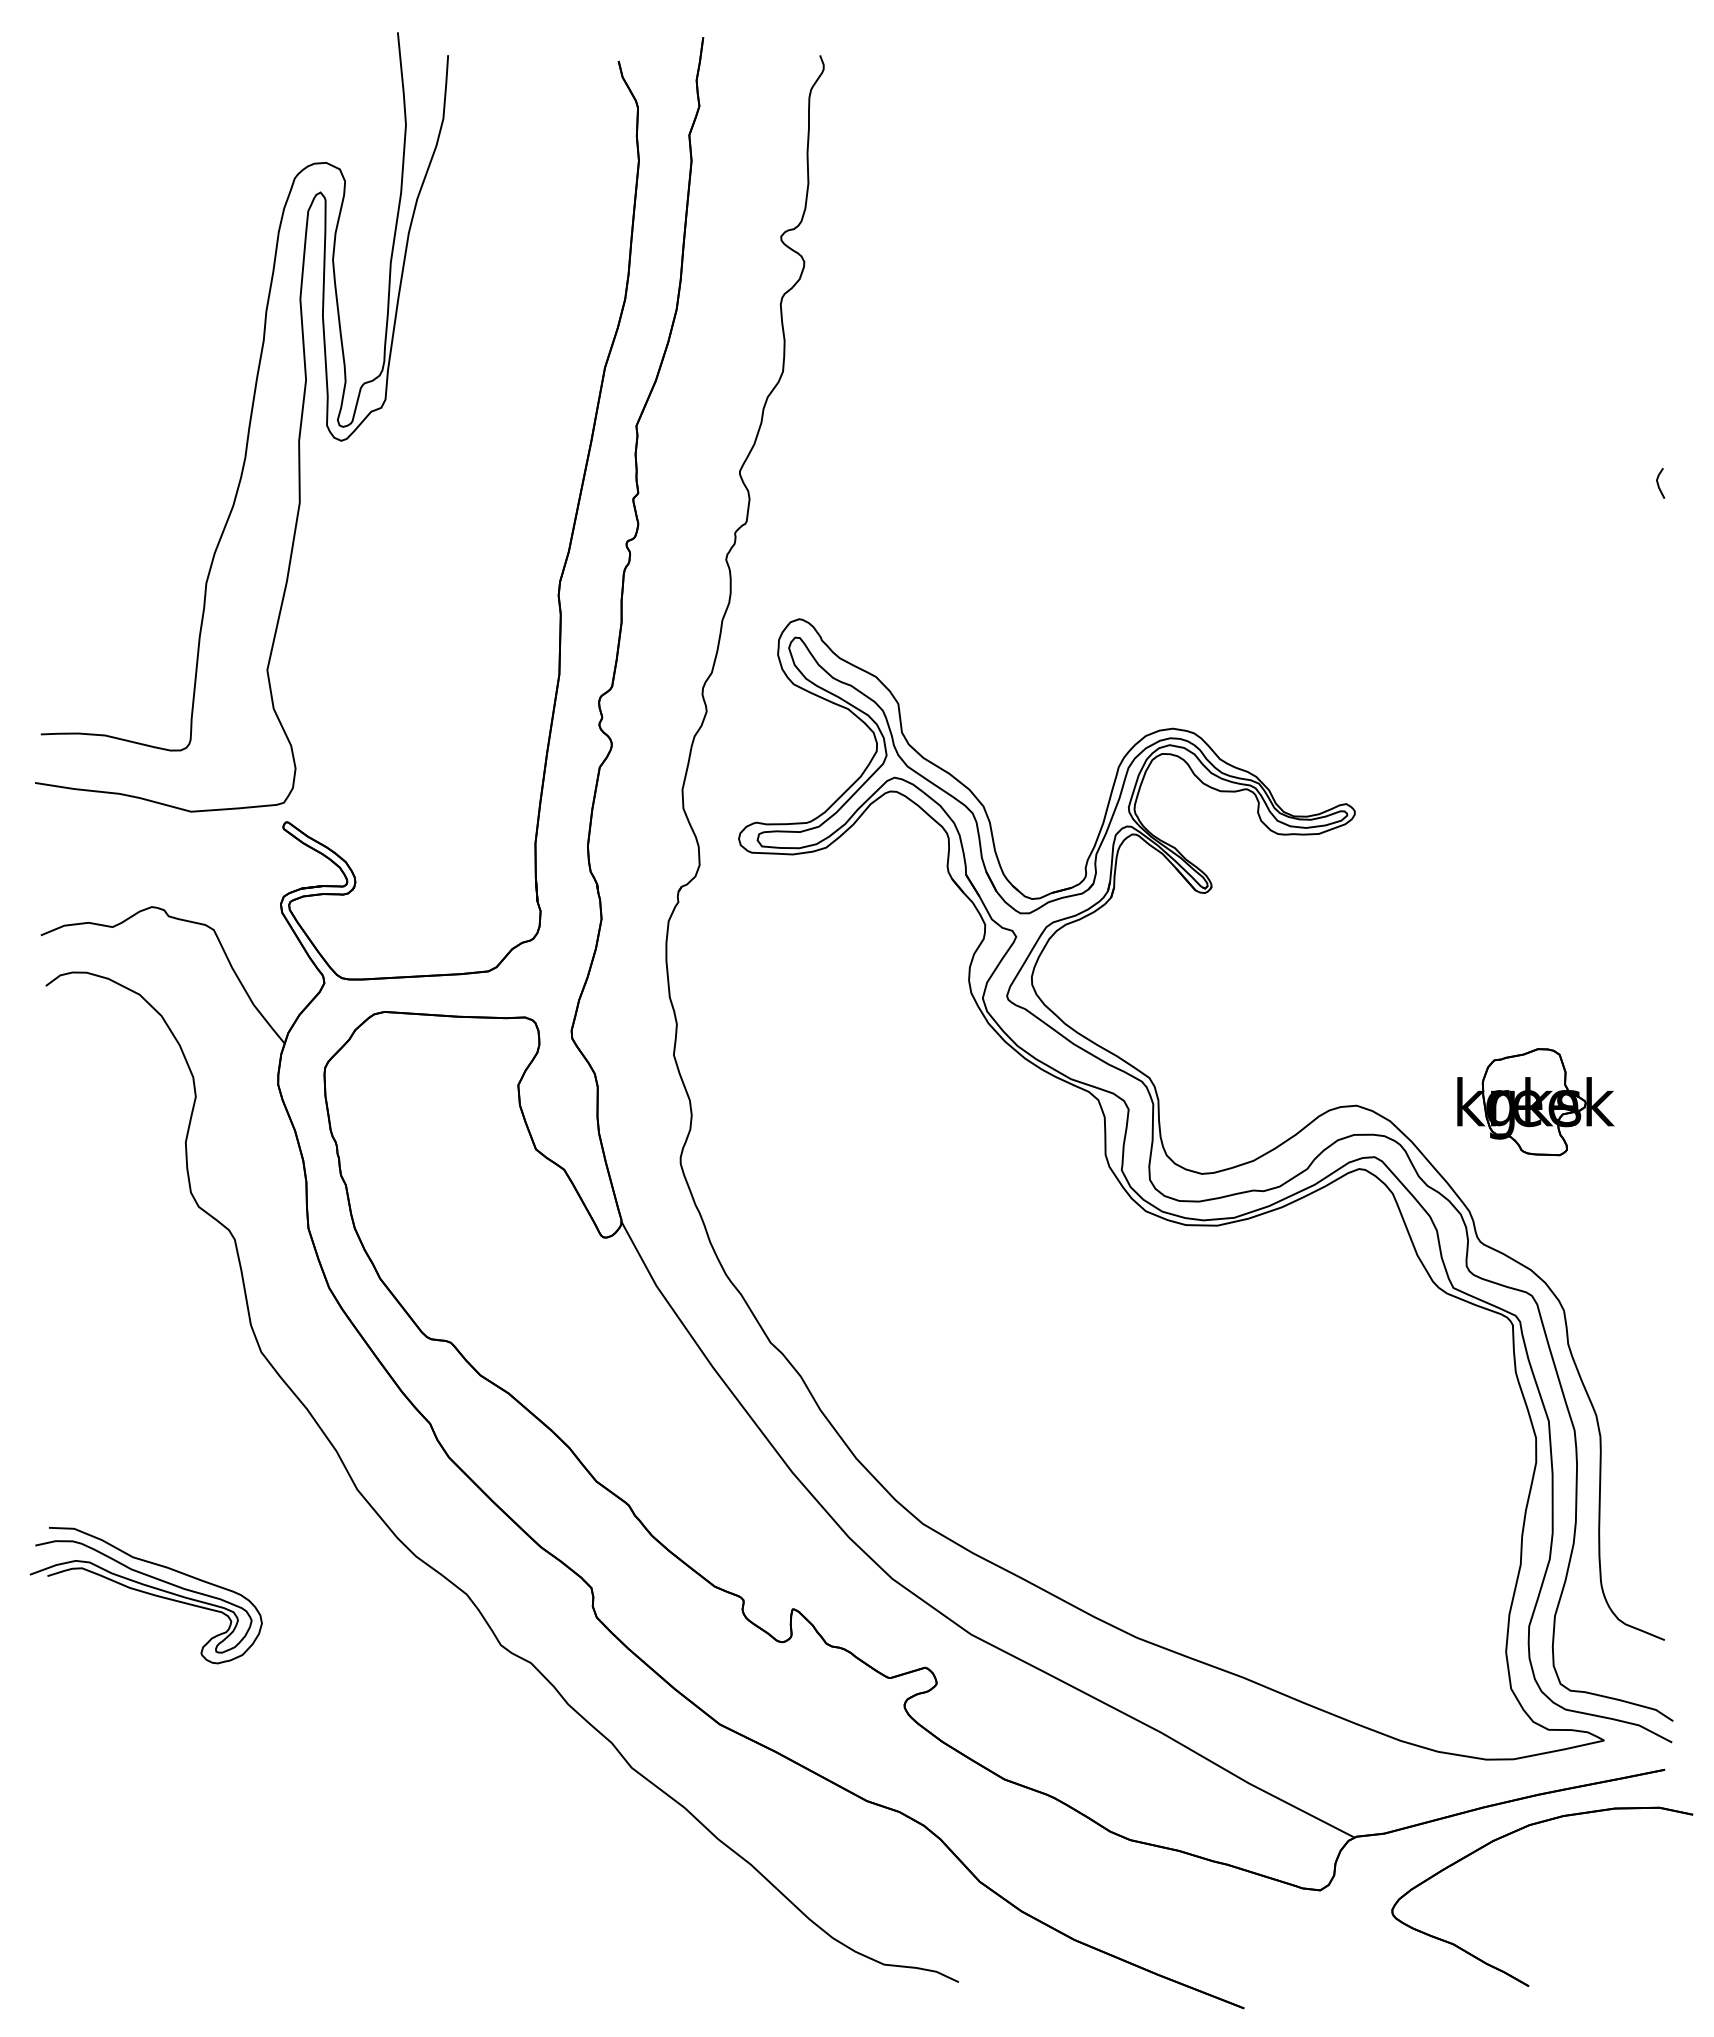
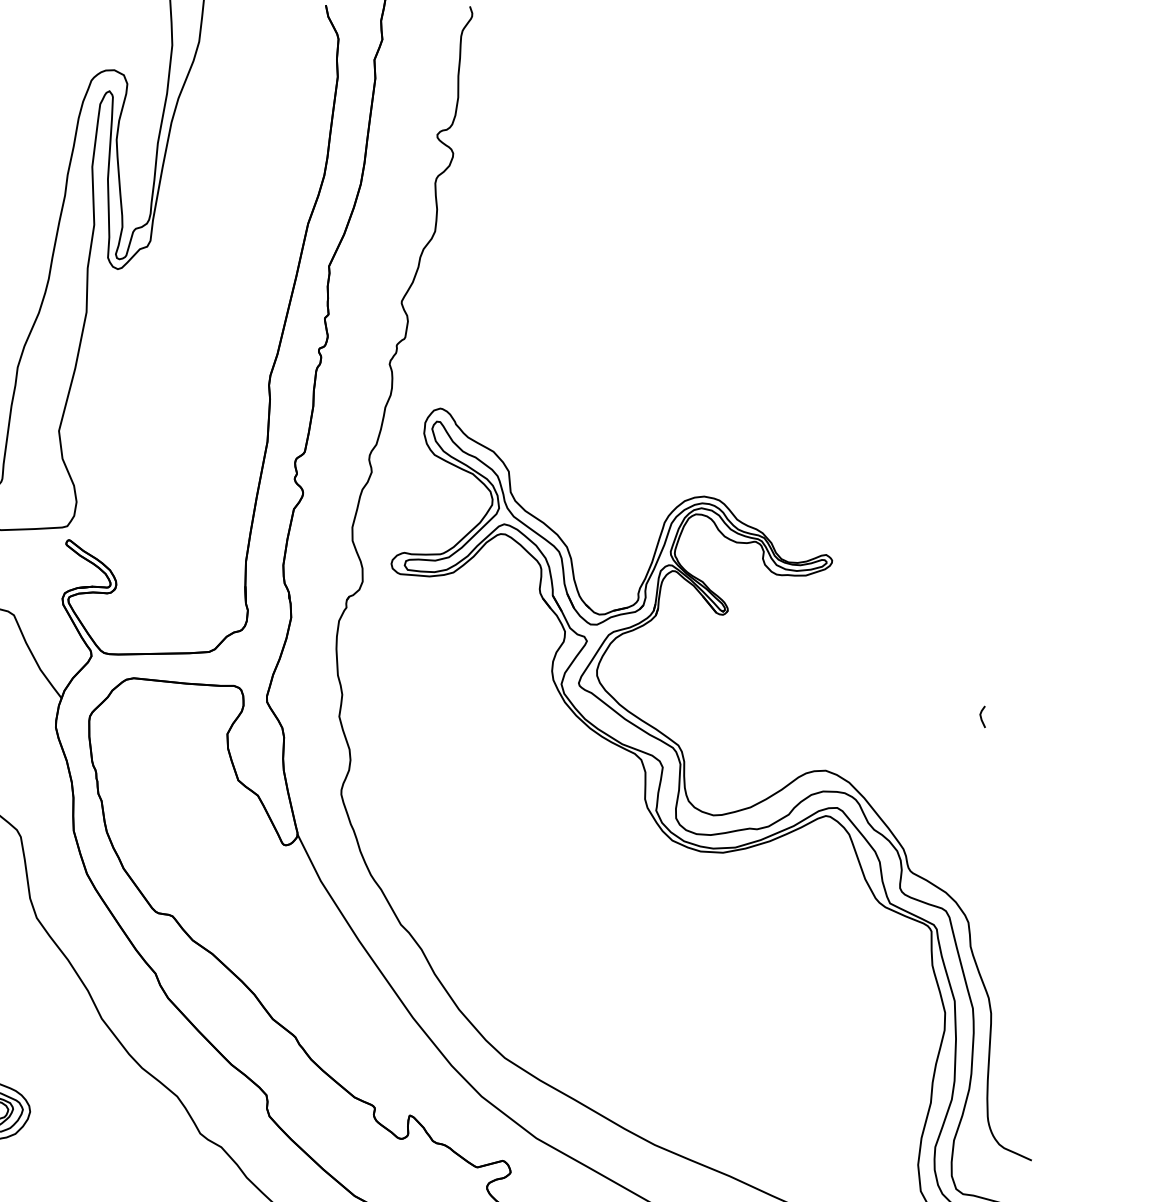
line: (1658, 483) -> (981, 716), moved
part: (1535, 1102) -> (953, 773), removed

